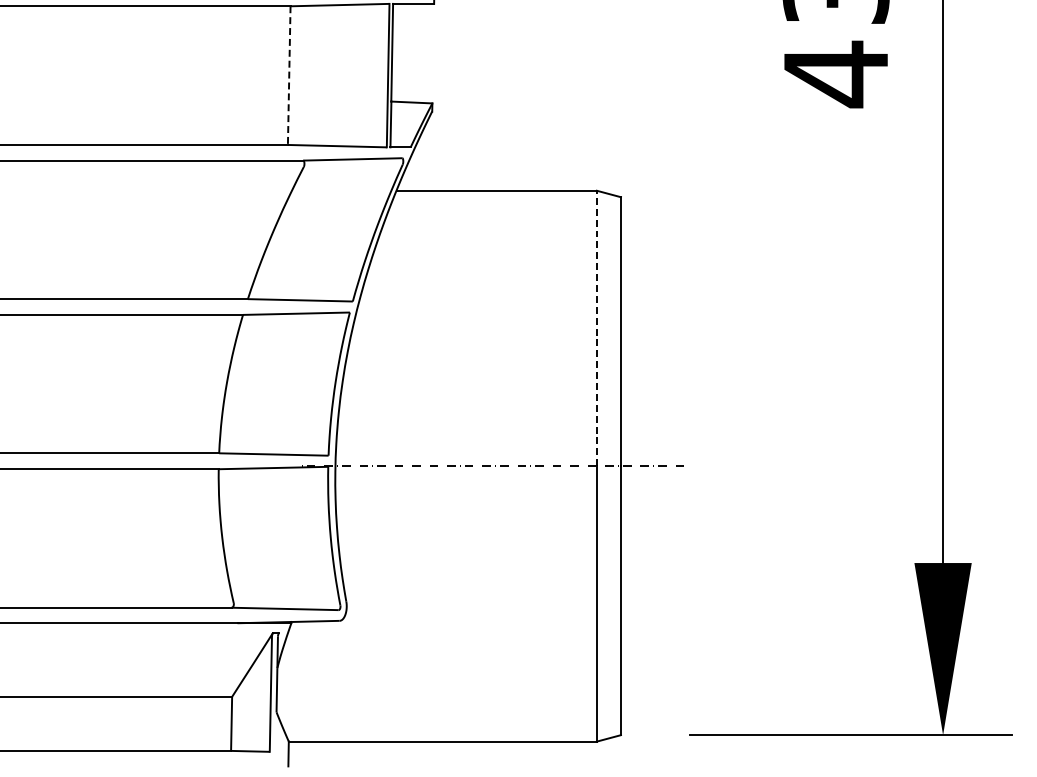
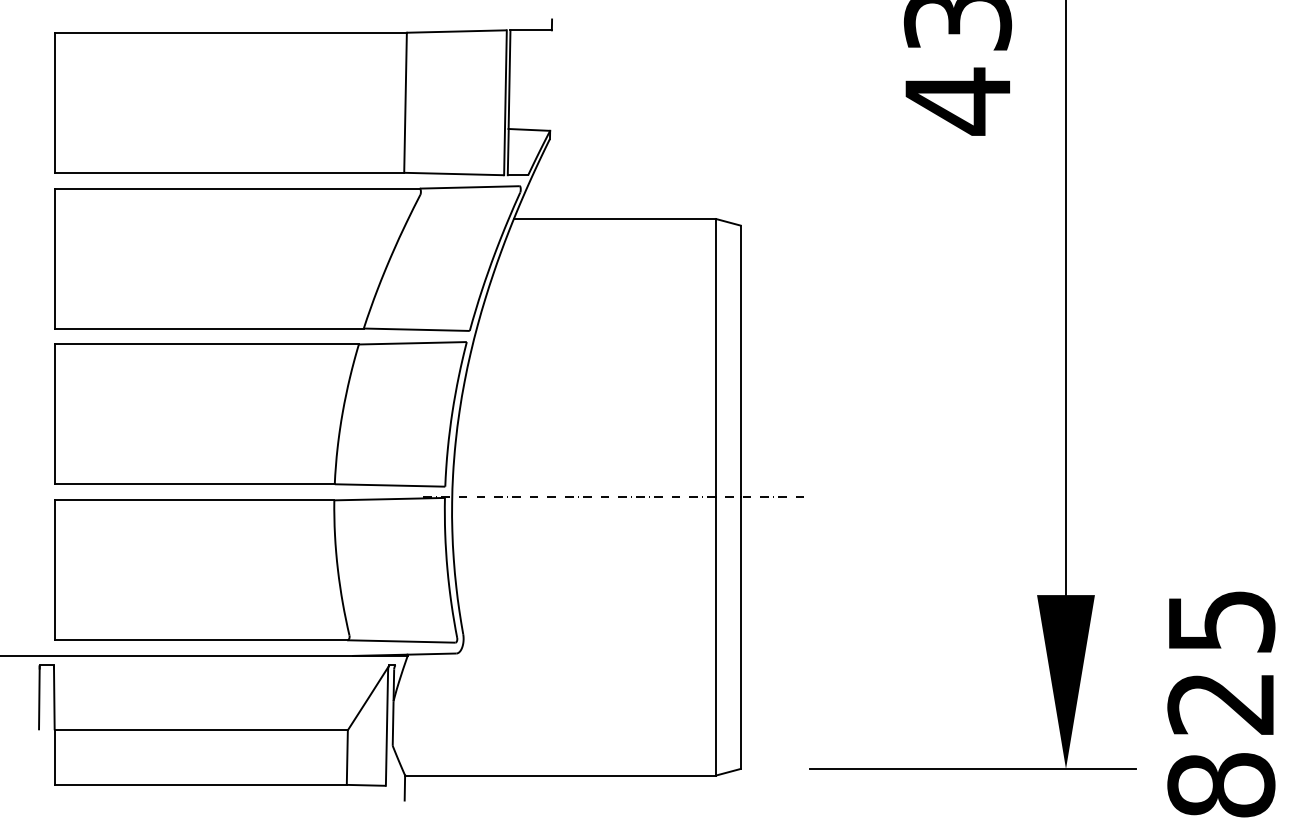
line: (289, 76) -> (405, 103), dashed -> solid
line: (597, 327) -> (716, 357), dashed -> solid

